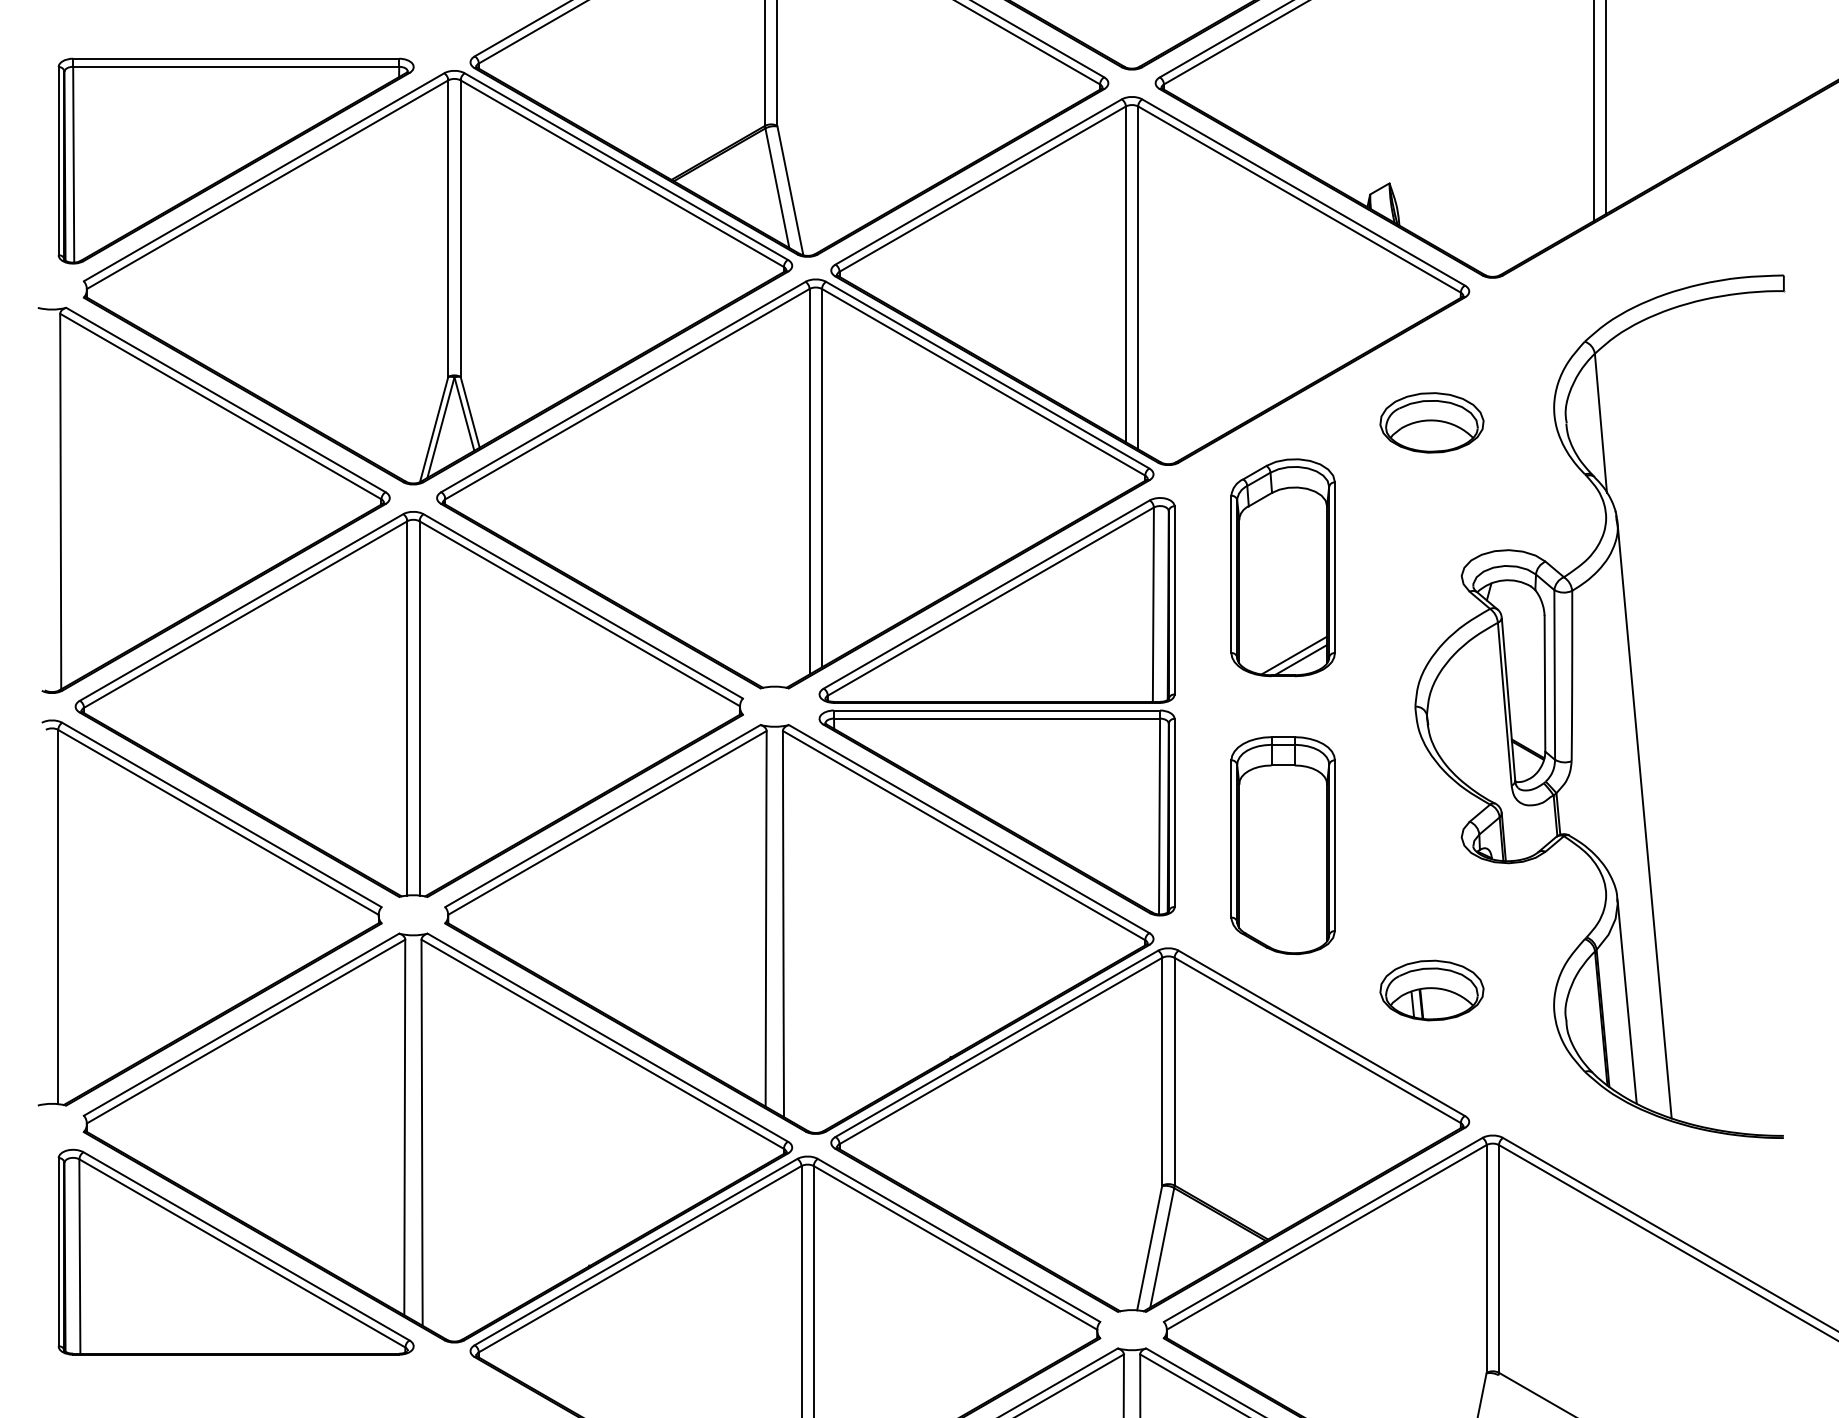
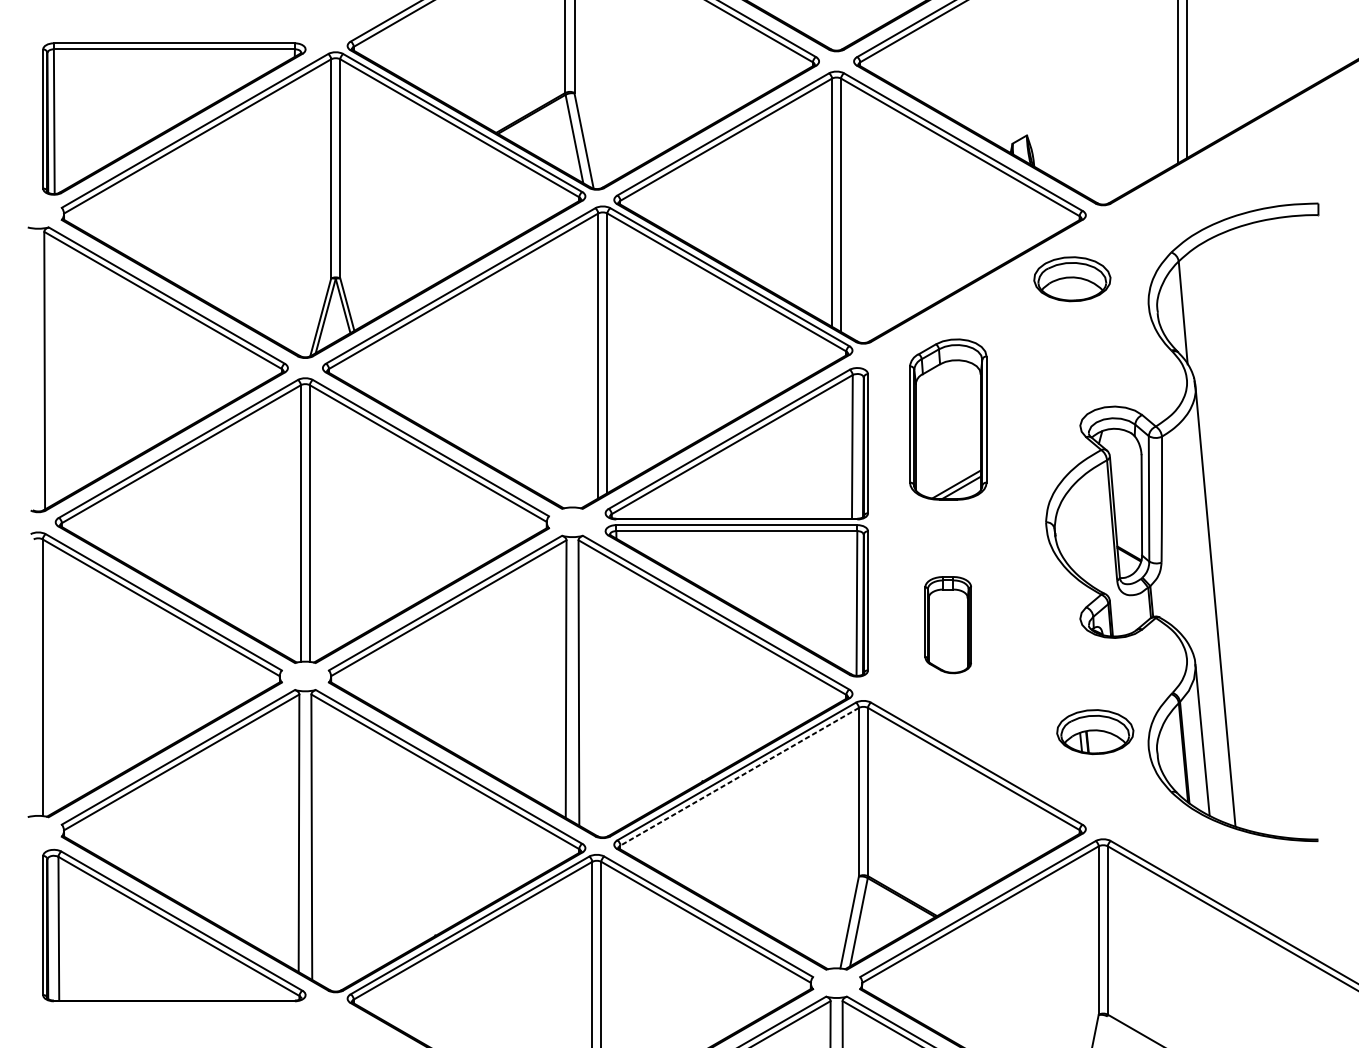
part: (1431, 422) -> (1072, 278), moved
part: (1282, 845) -> (947, 624), size x0.6
part: (1431, 990) -> (1094, 732), moved
line: (1000, 1051) -> (739, 777), solid -> dashed

